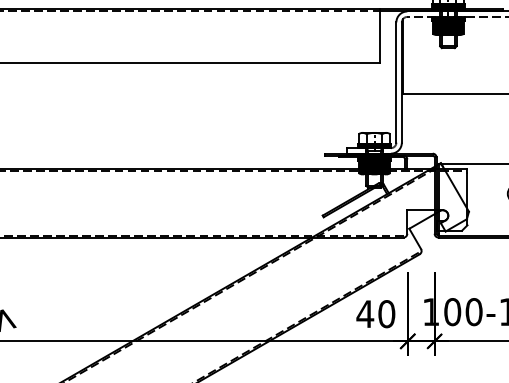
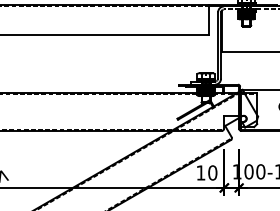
text: (364, 313) -> (200, 172), 40 -> 10

